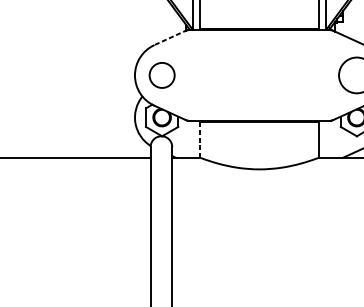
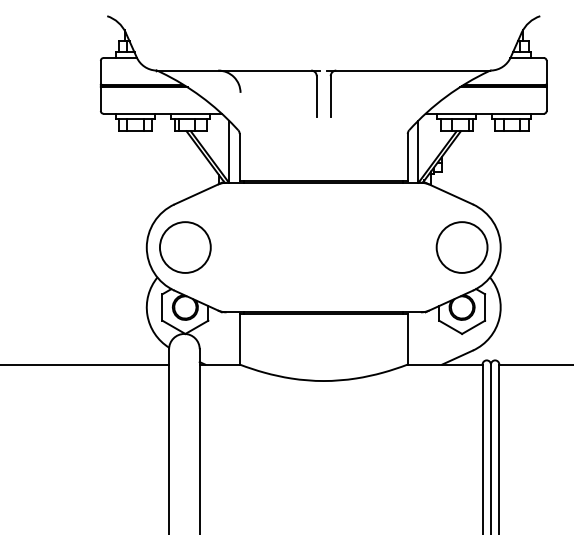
line: (171, 37) -> (198, 193), dashed -> solid
circle: (162, 75) -> (185, 247), size x1.43
line: (200, 140) -> (239, 339), dashed -> solid

